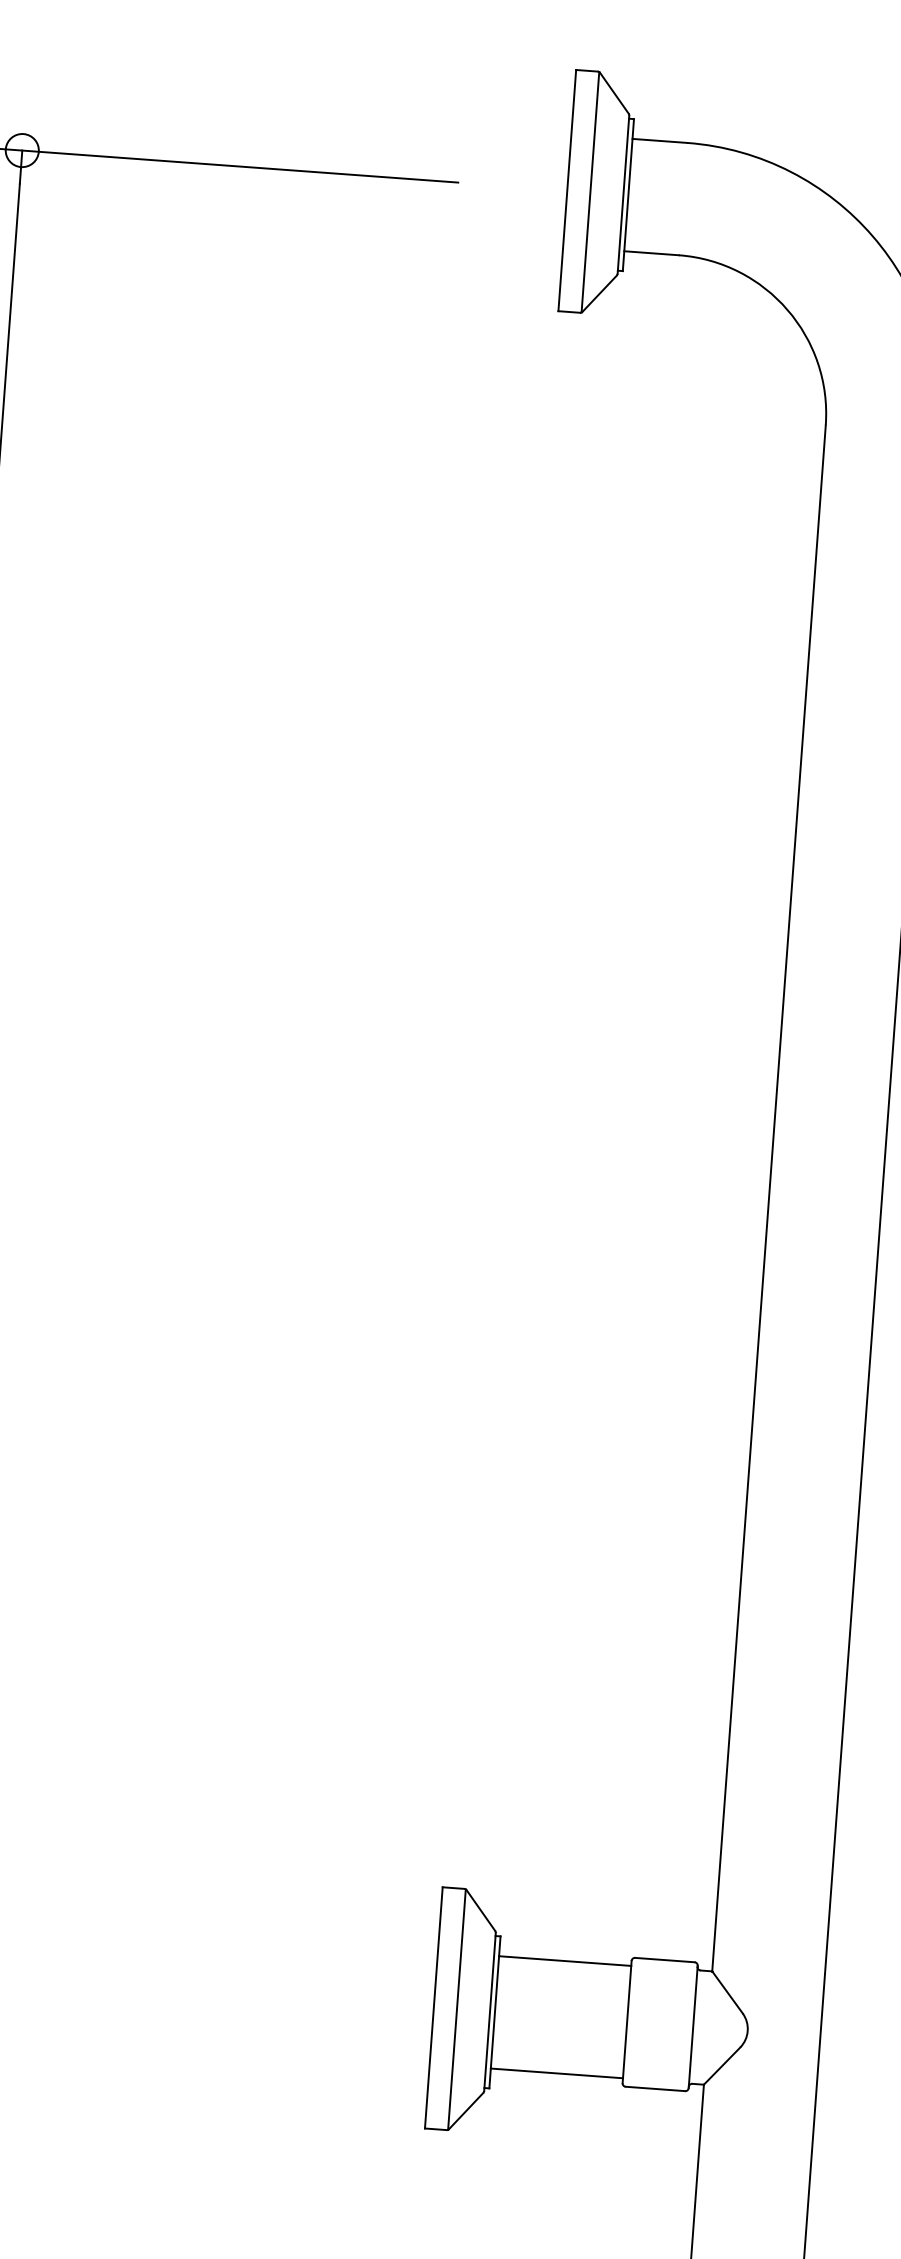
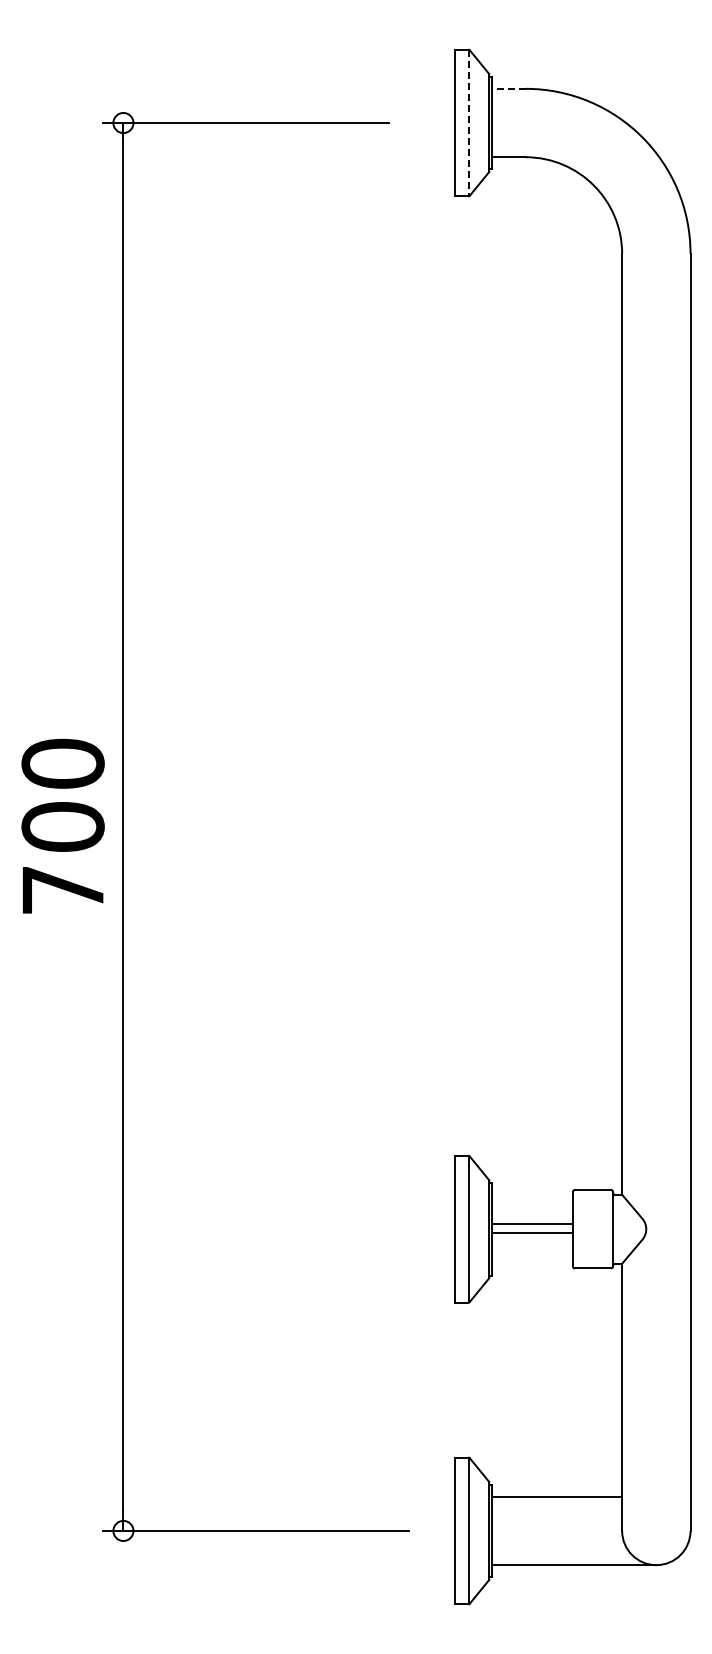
line: (660, 140) -> (509, 88), solid -> dashed
line: (590, 193) -> (469, 123), solid -> dashed
line: (564, 1961) -> (532, 1233), moved
line: (556, 2073) -> (532, 1224), moved

